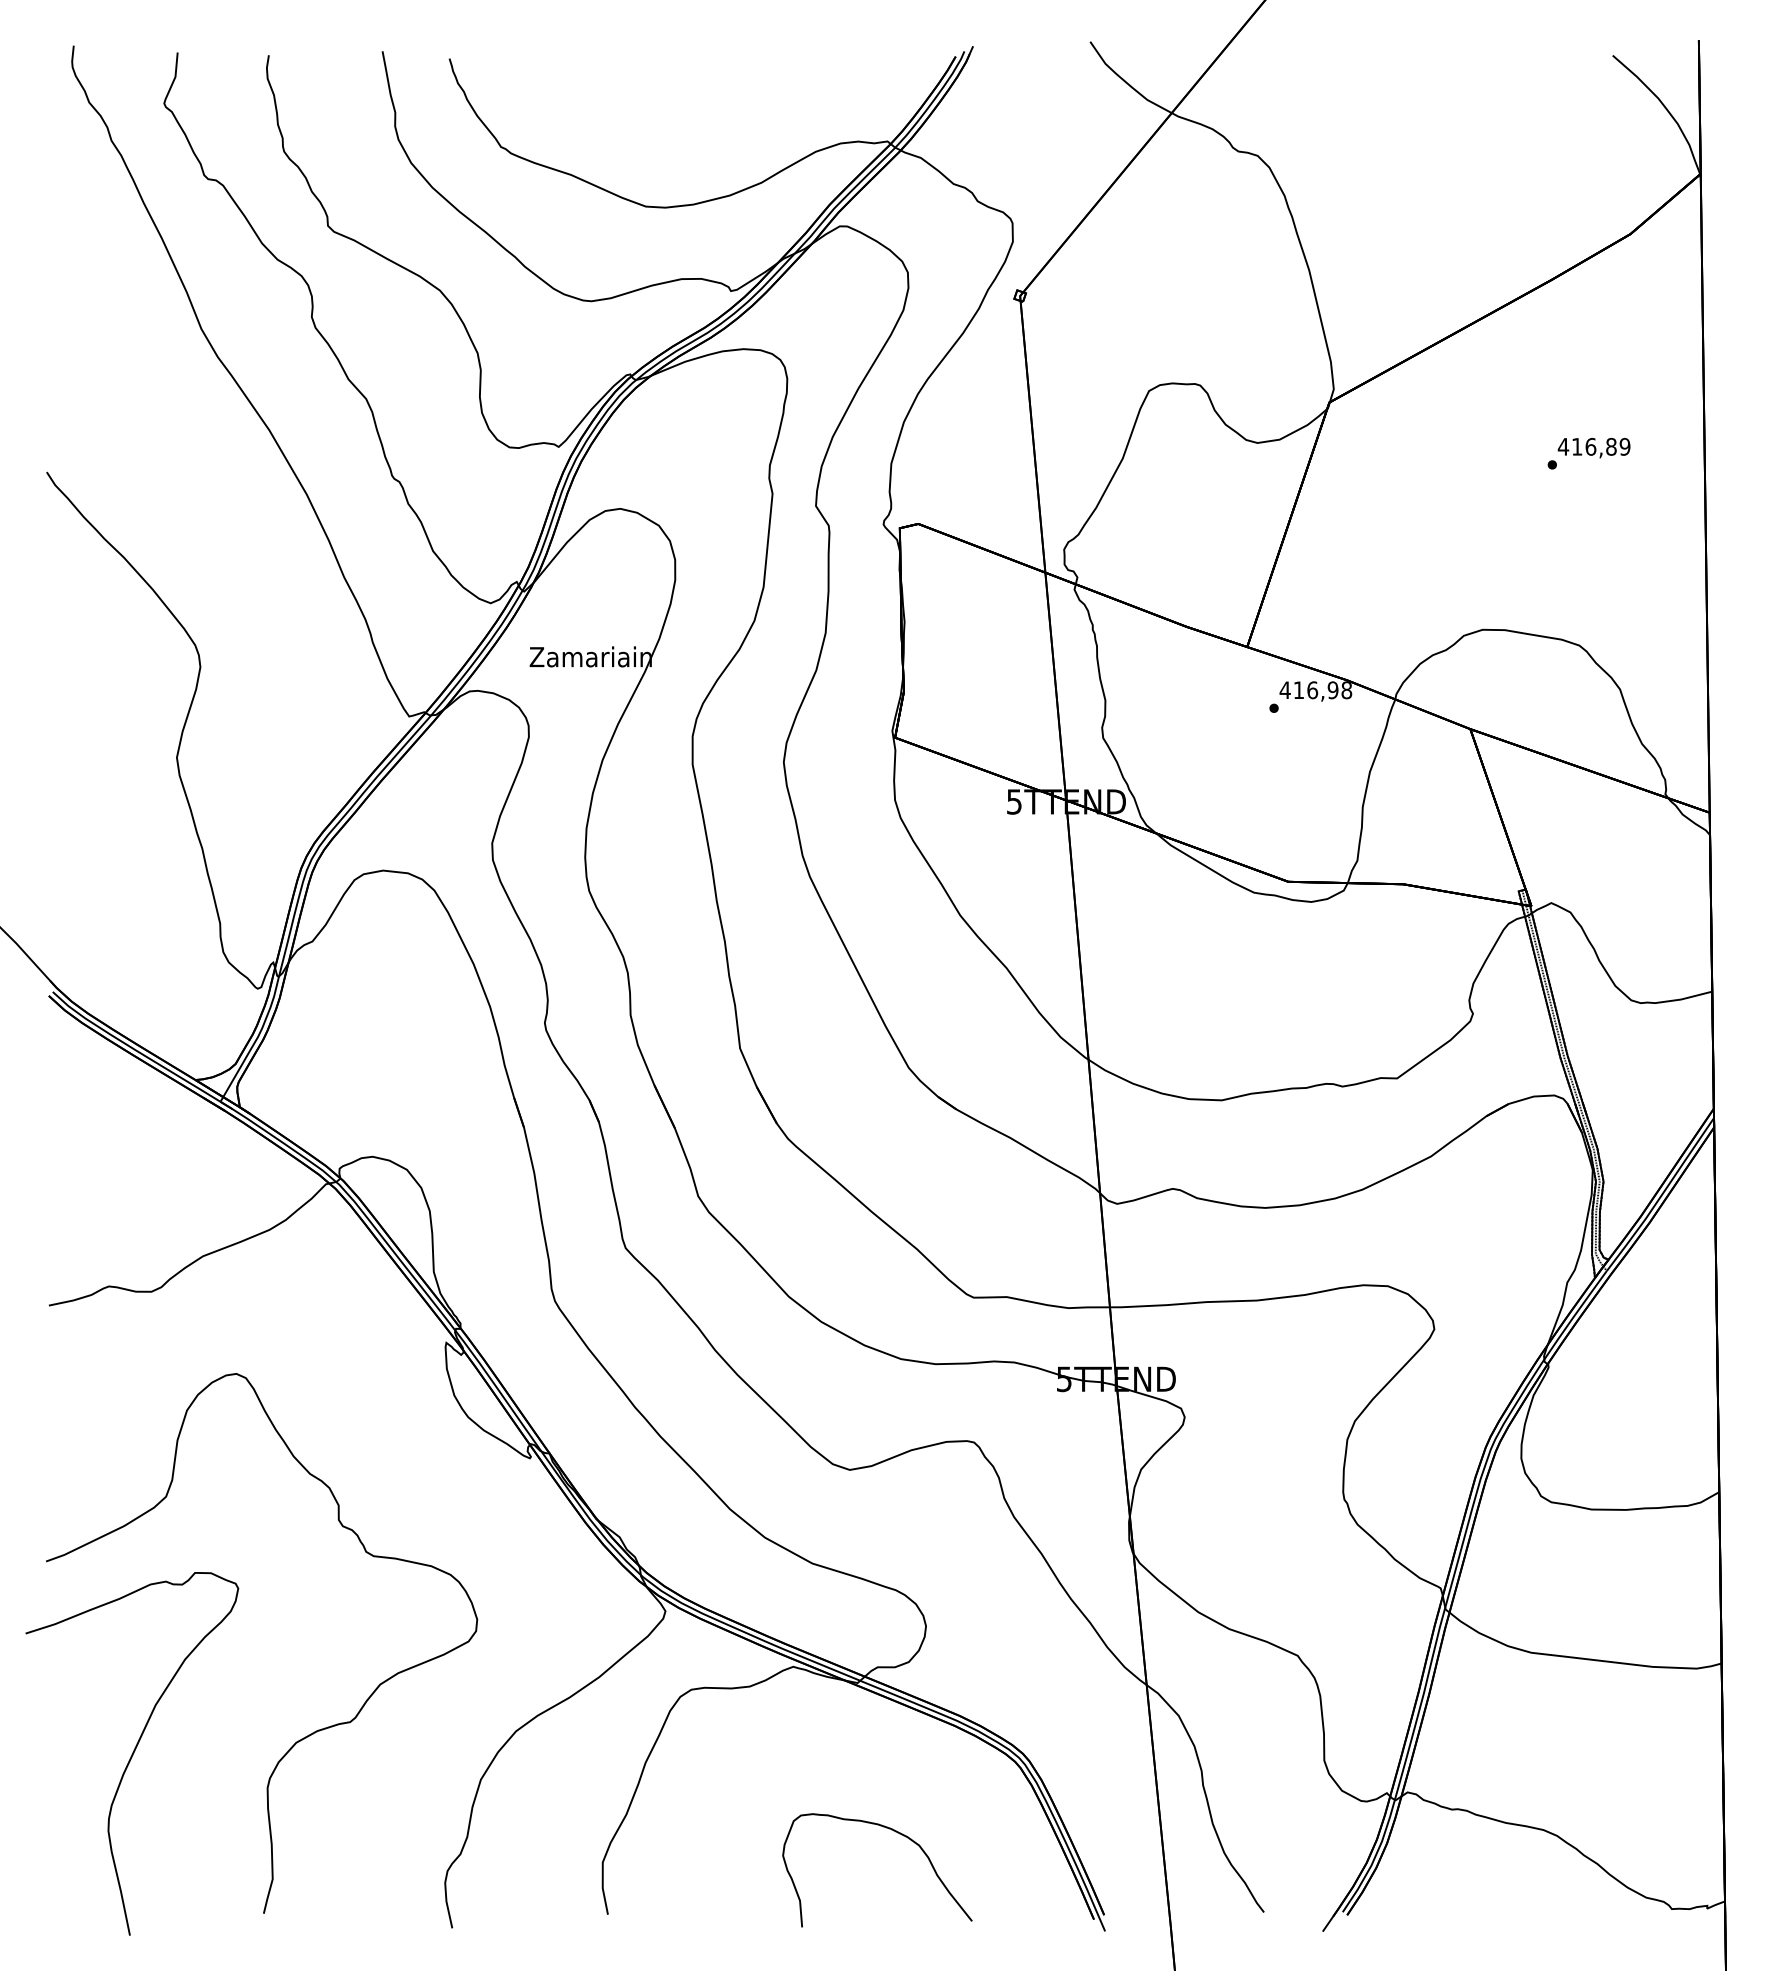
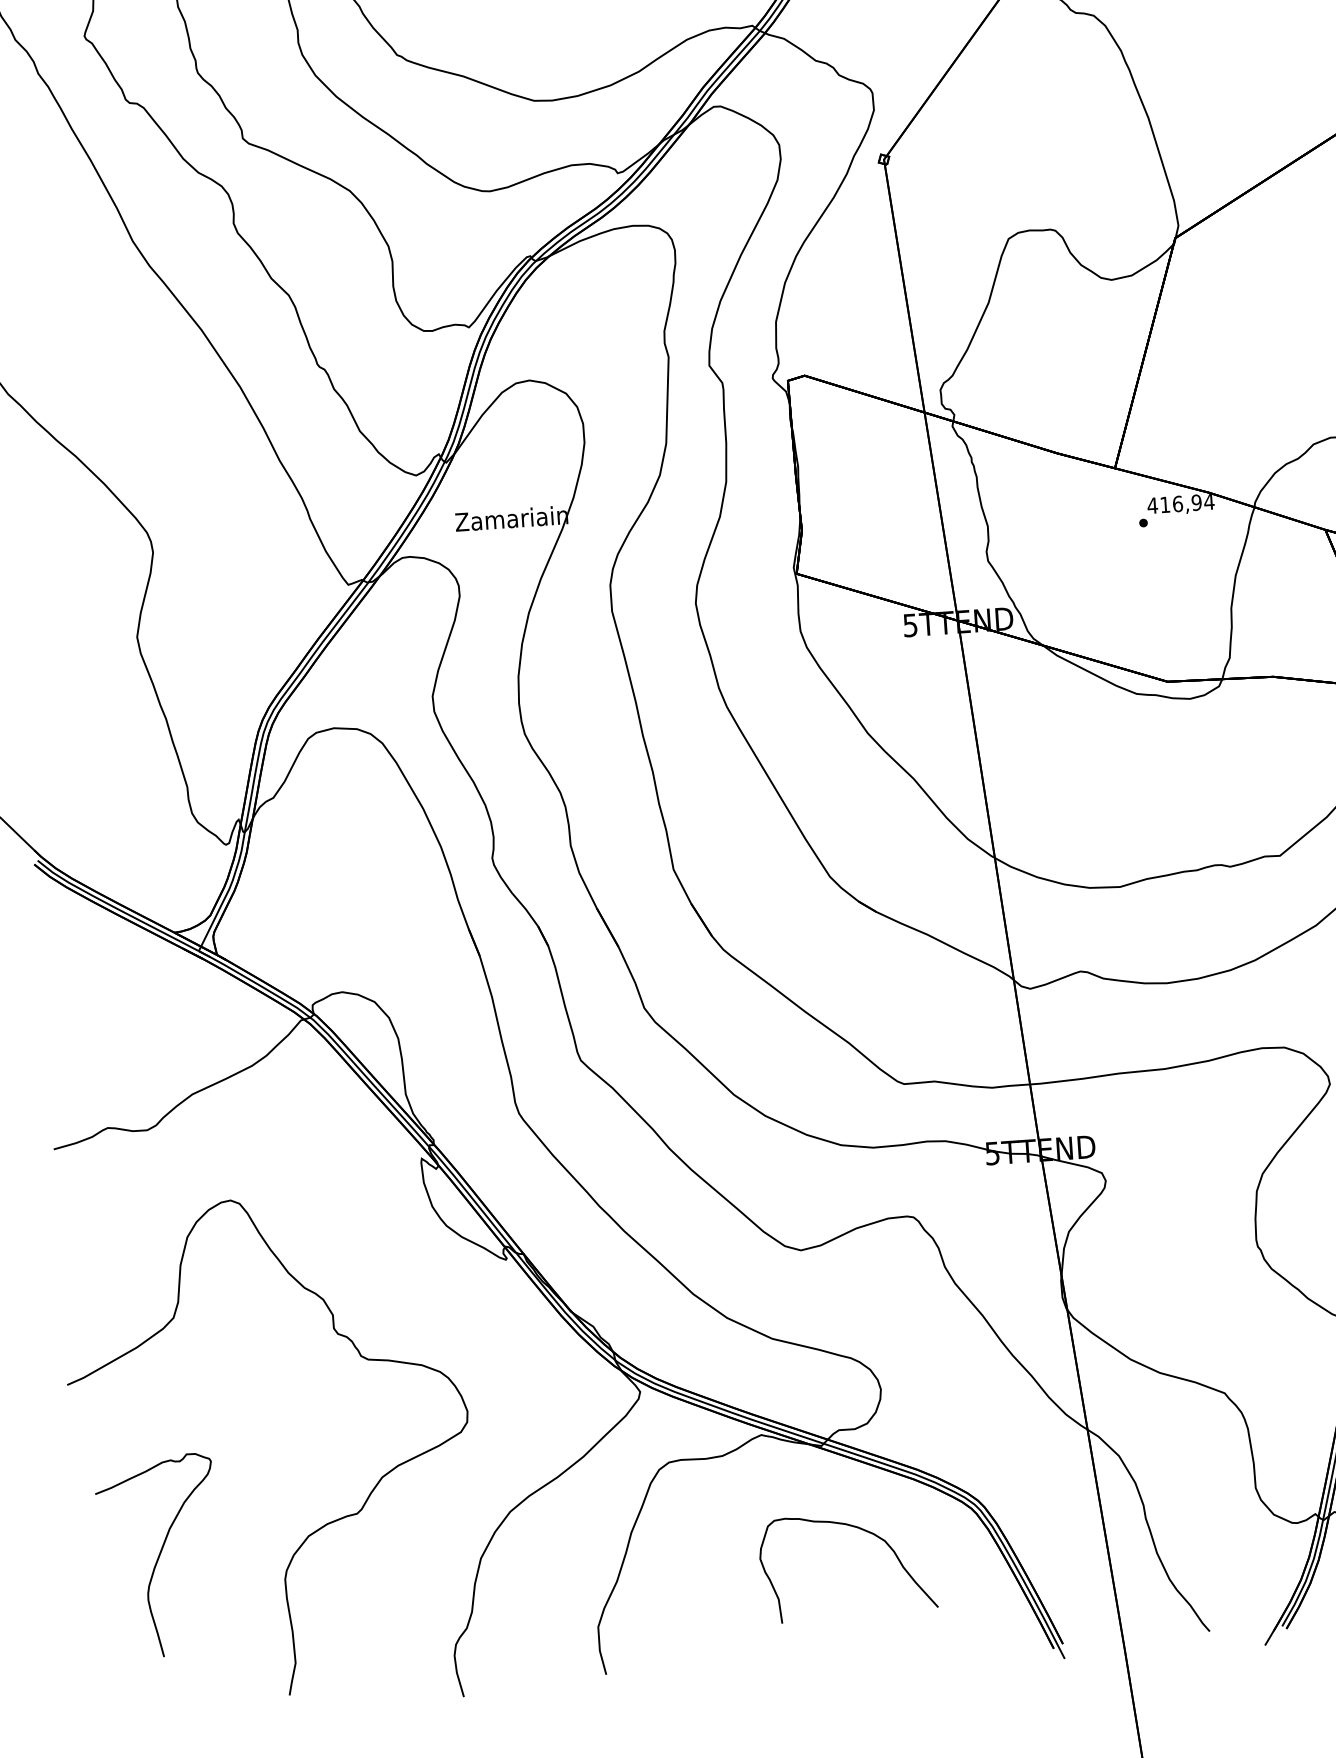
text: (1346, 690) -> (1209, 502), 416,98 -> 416,94
part: (132, 1753) -> (158, 1556), size x0.6
curve: (895, 1832) -> (862, 1530), moved

